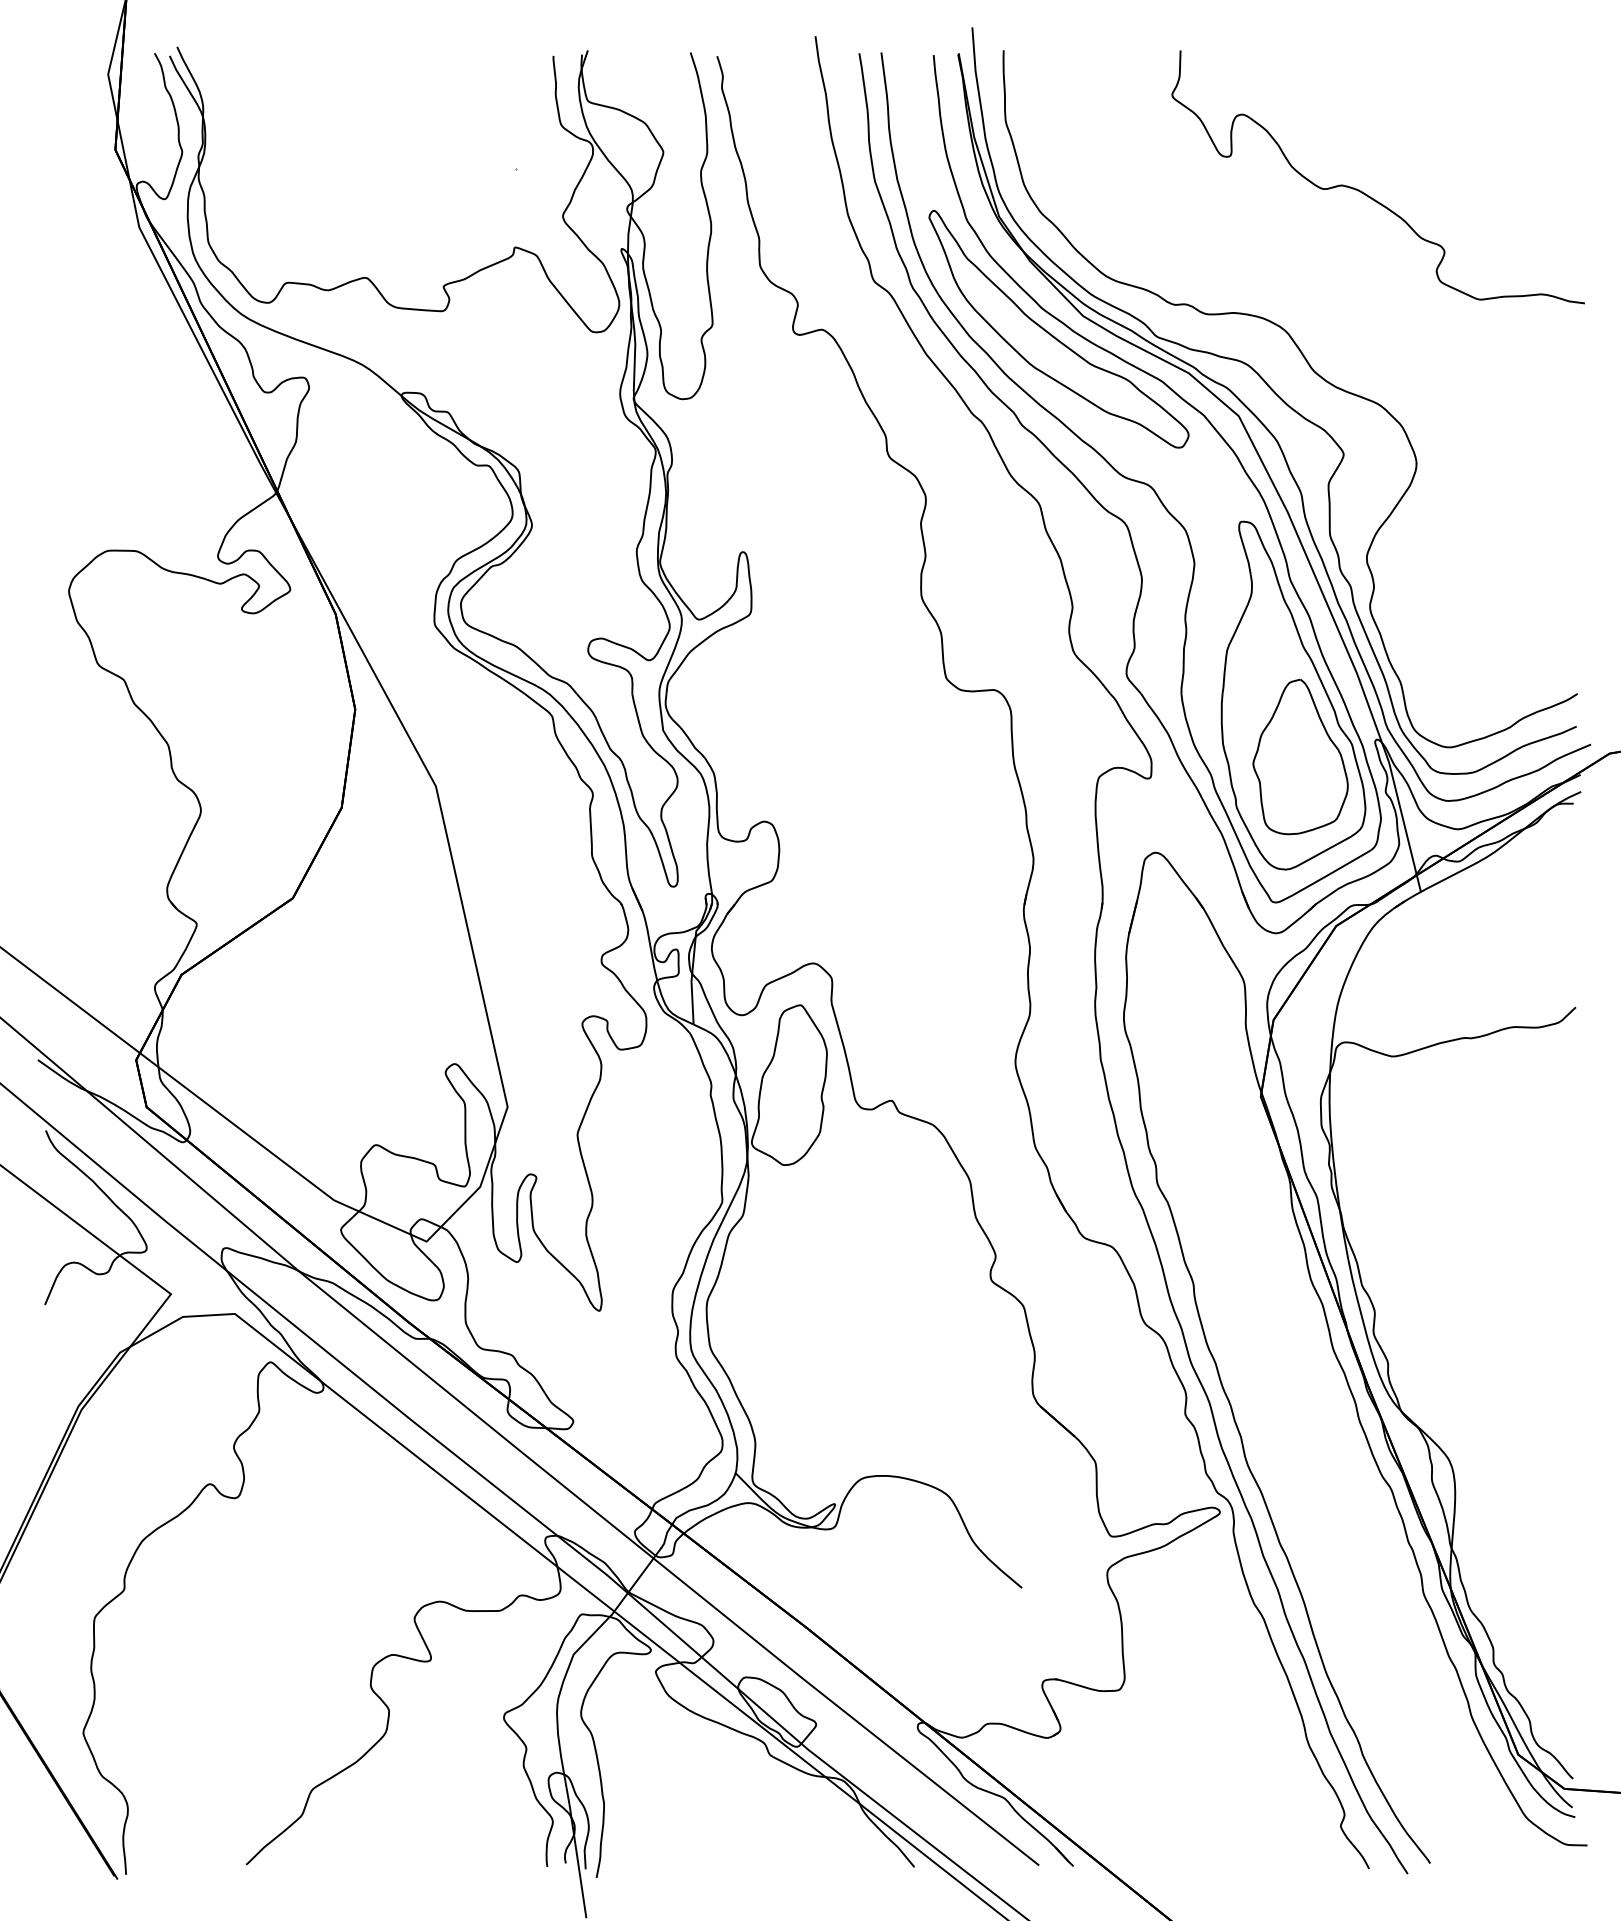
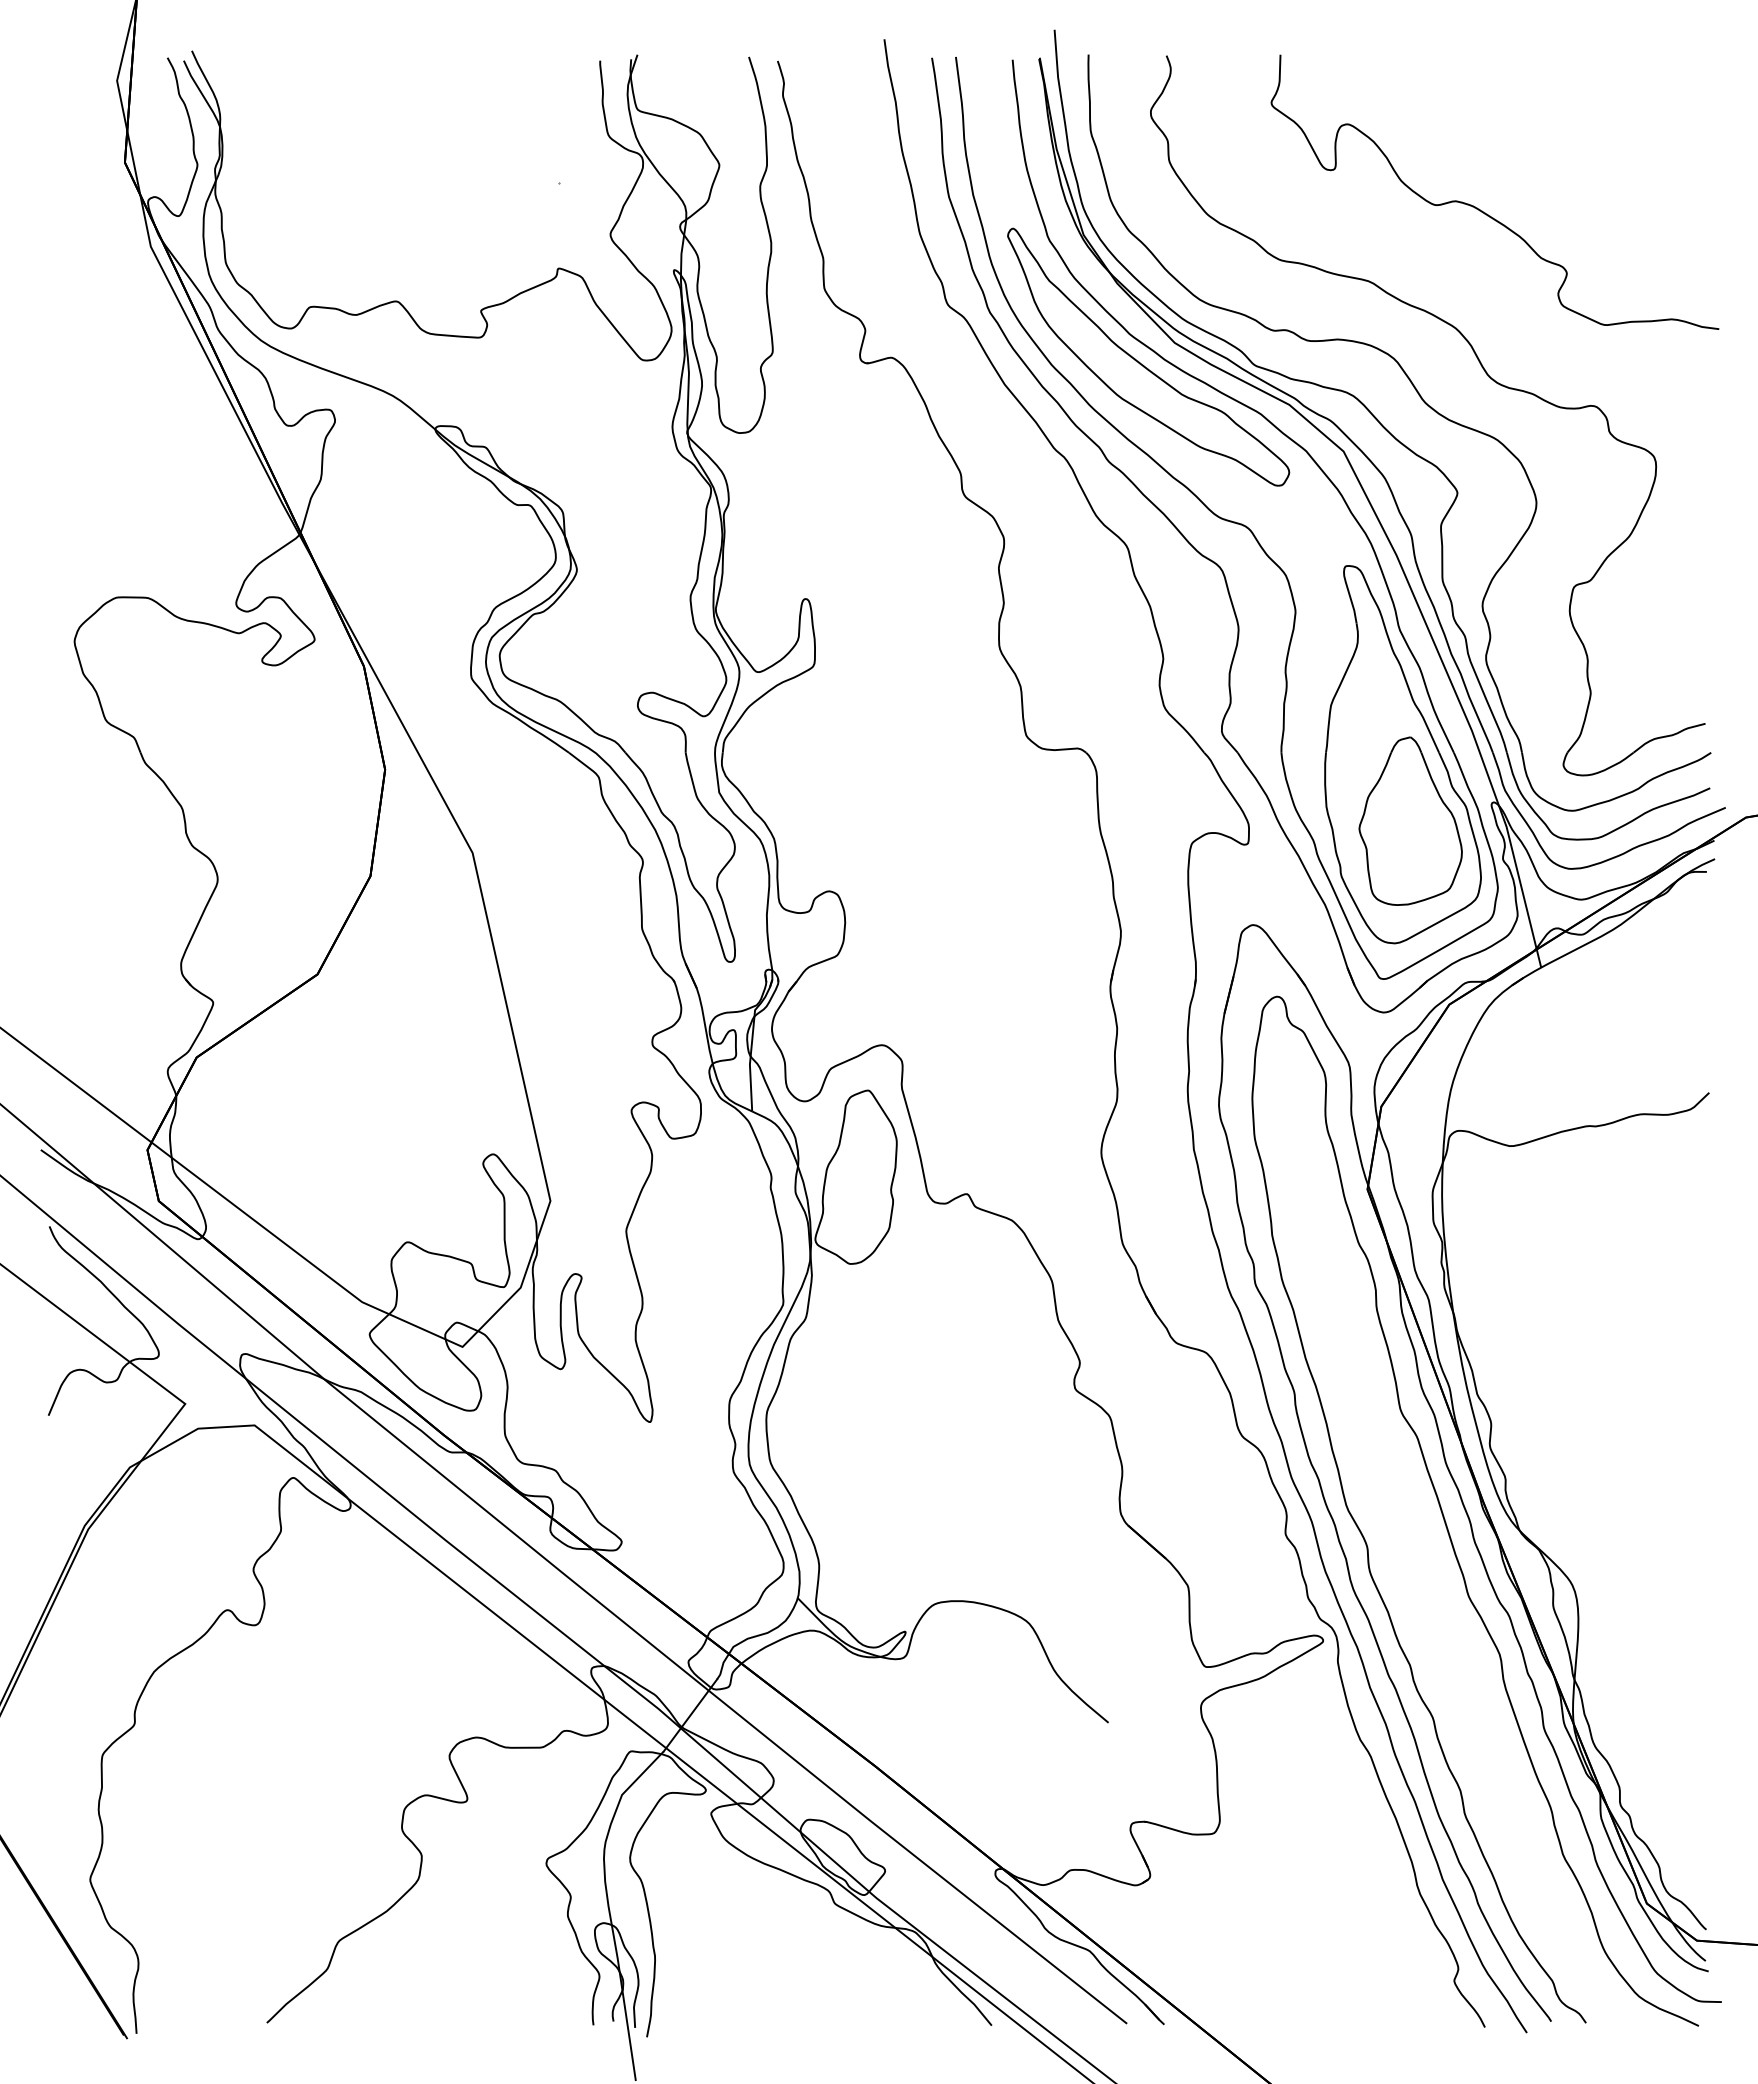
part: (1369, 344) -> (1485, 373), added
curve: (1332, 1400) -> (1445, 1519), added

